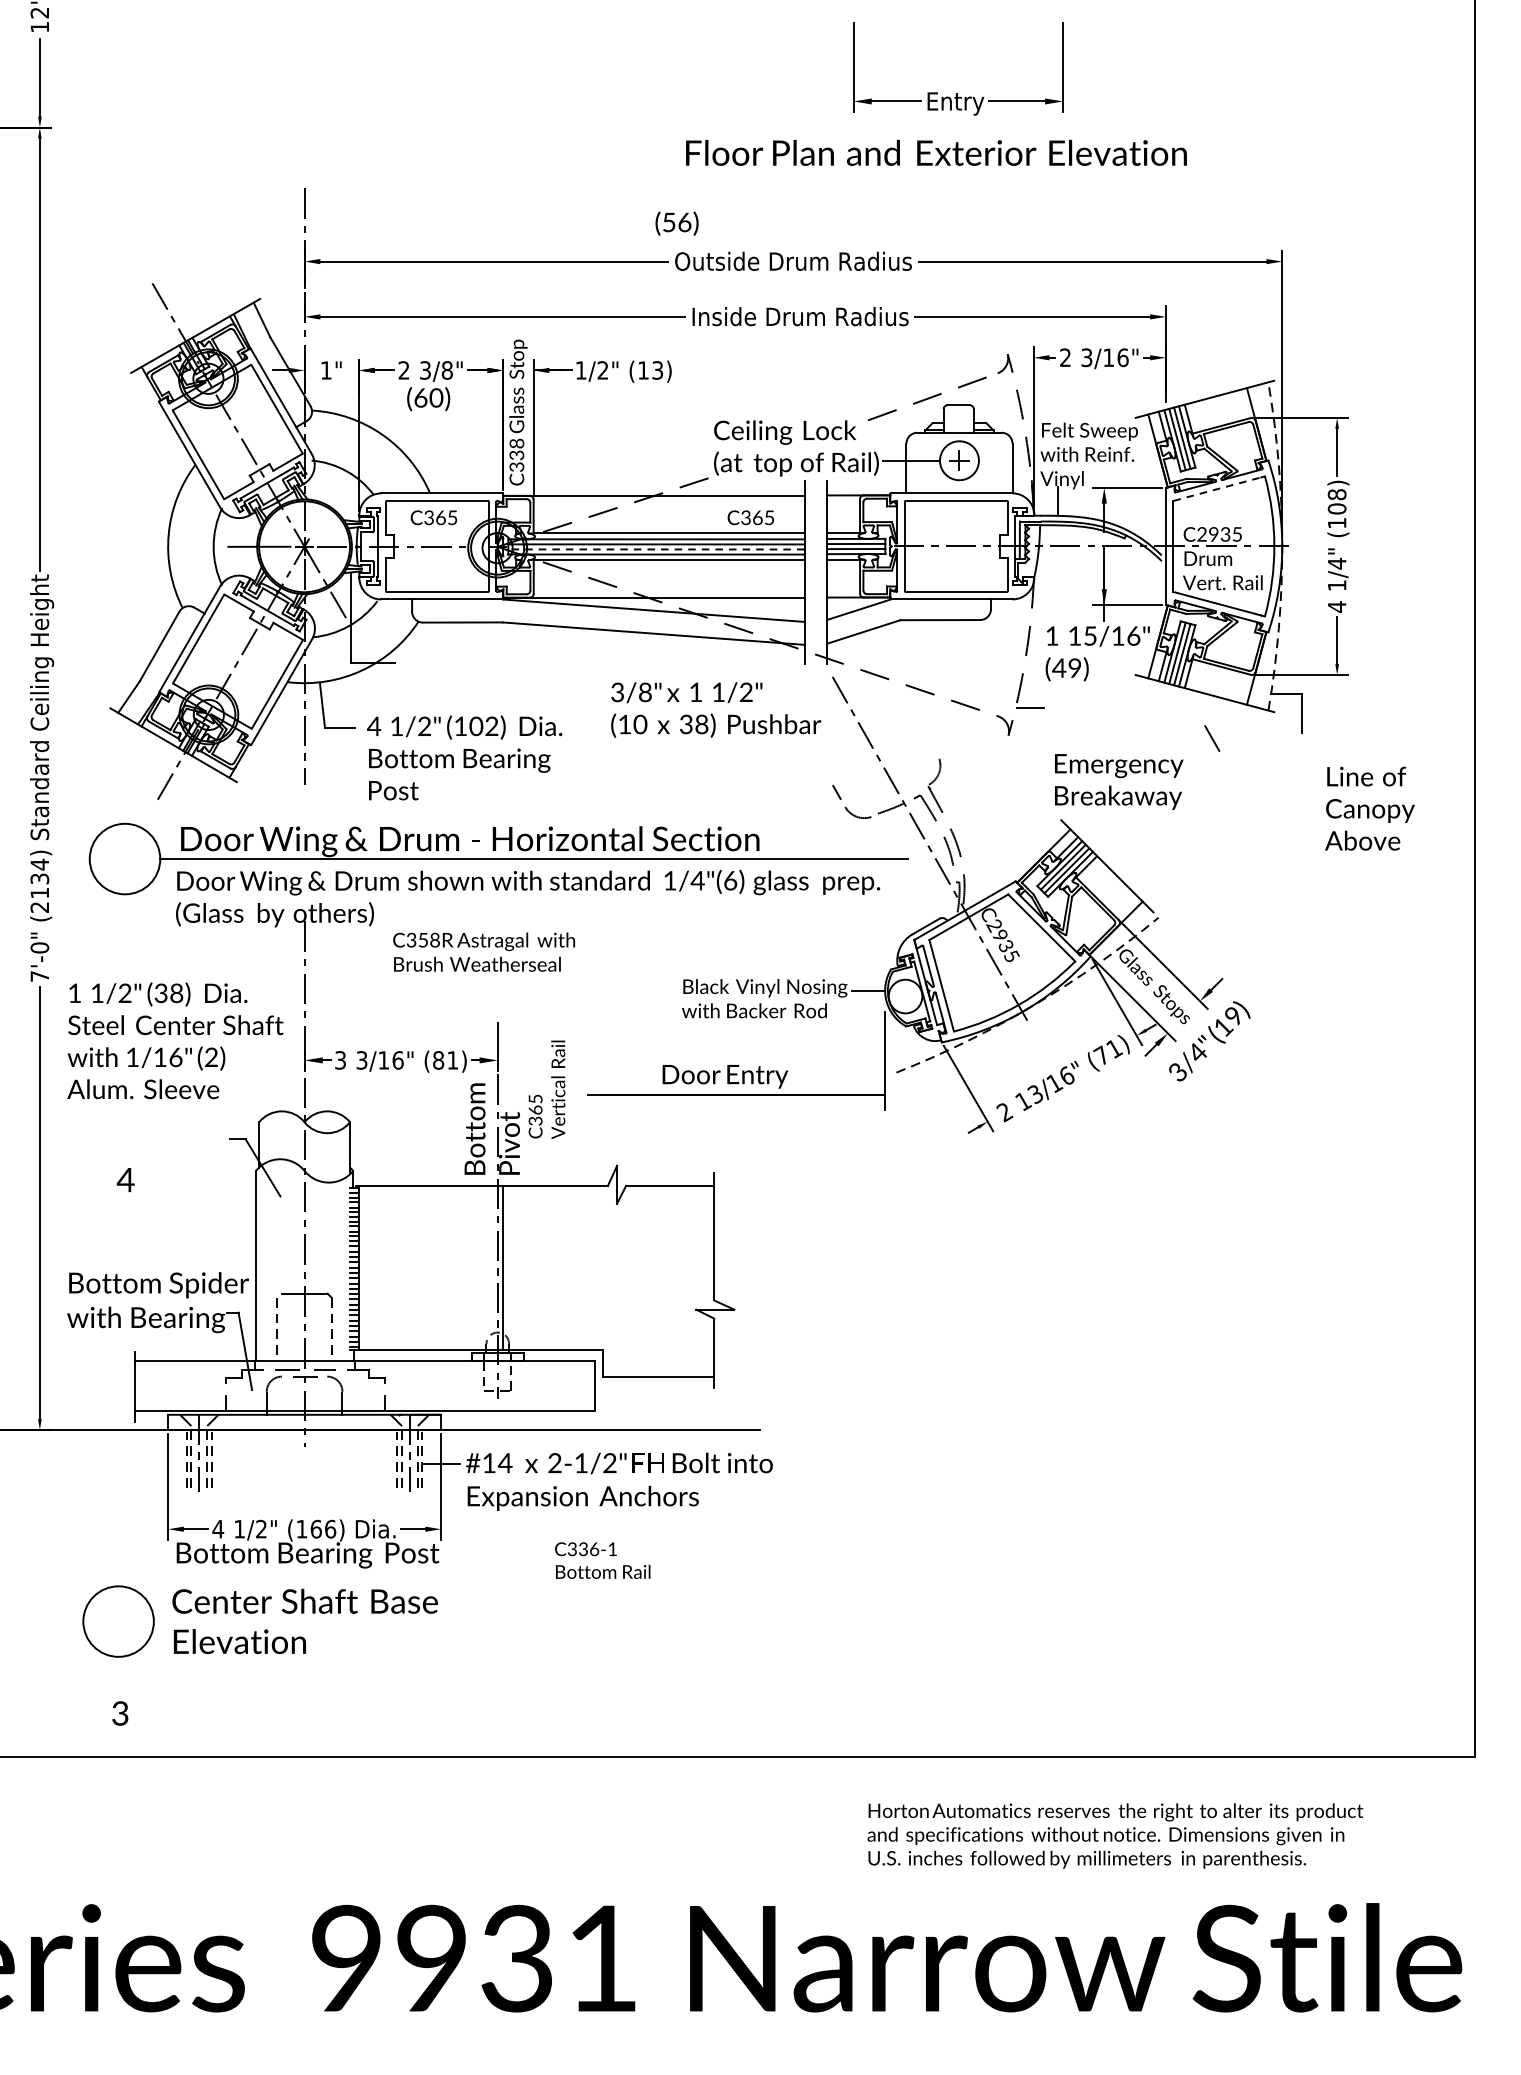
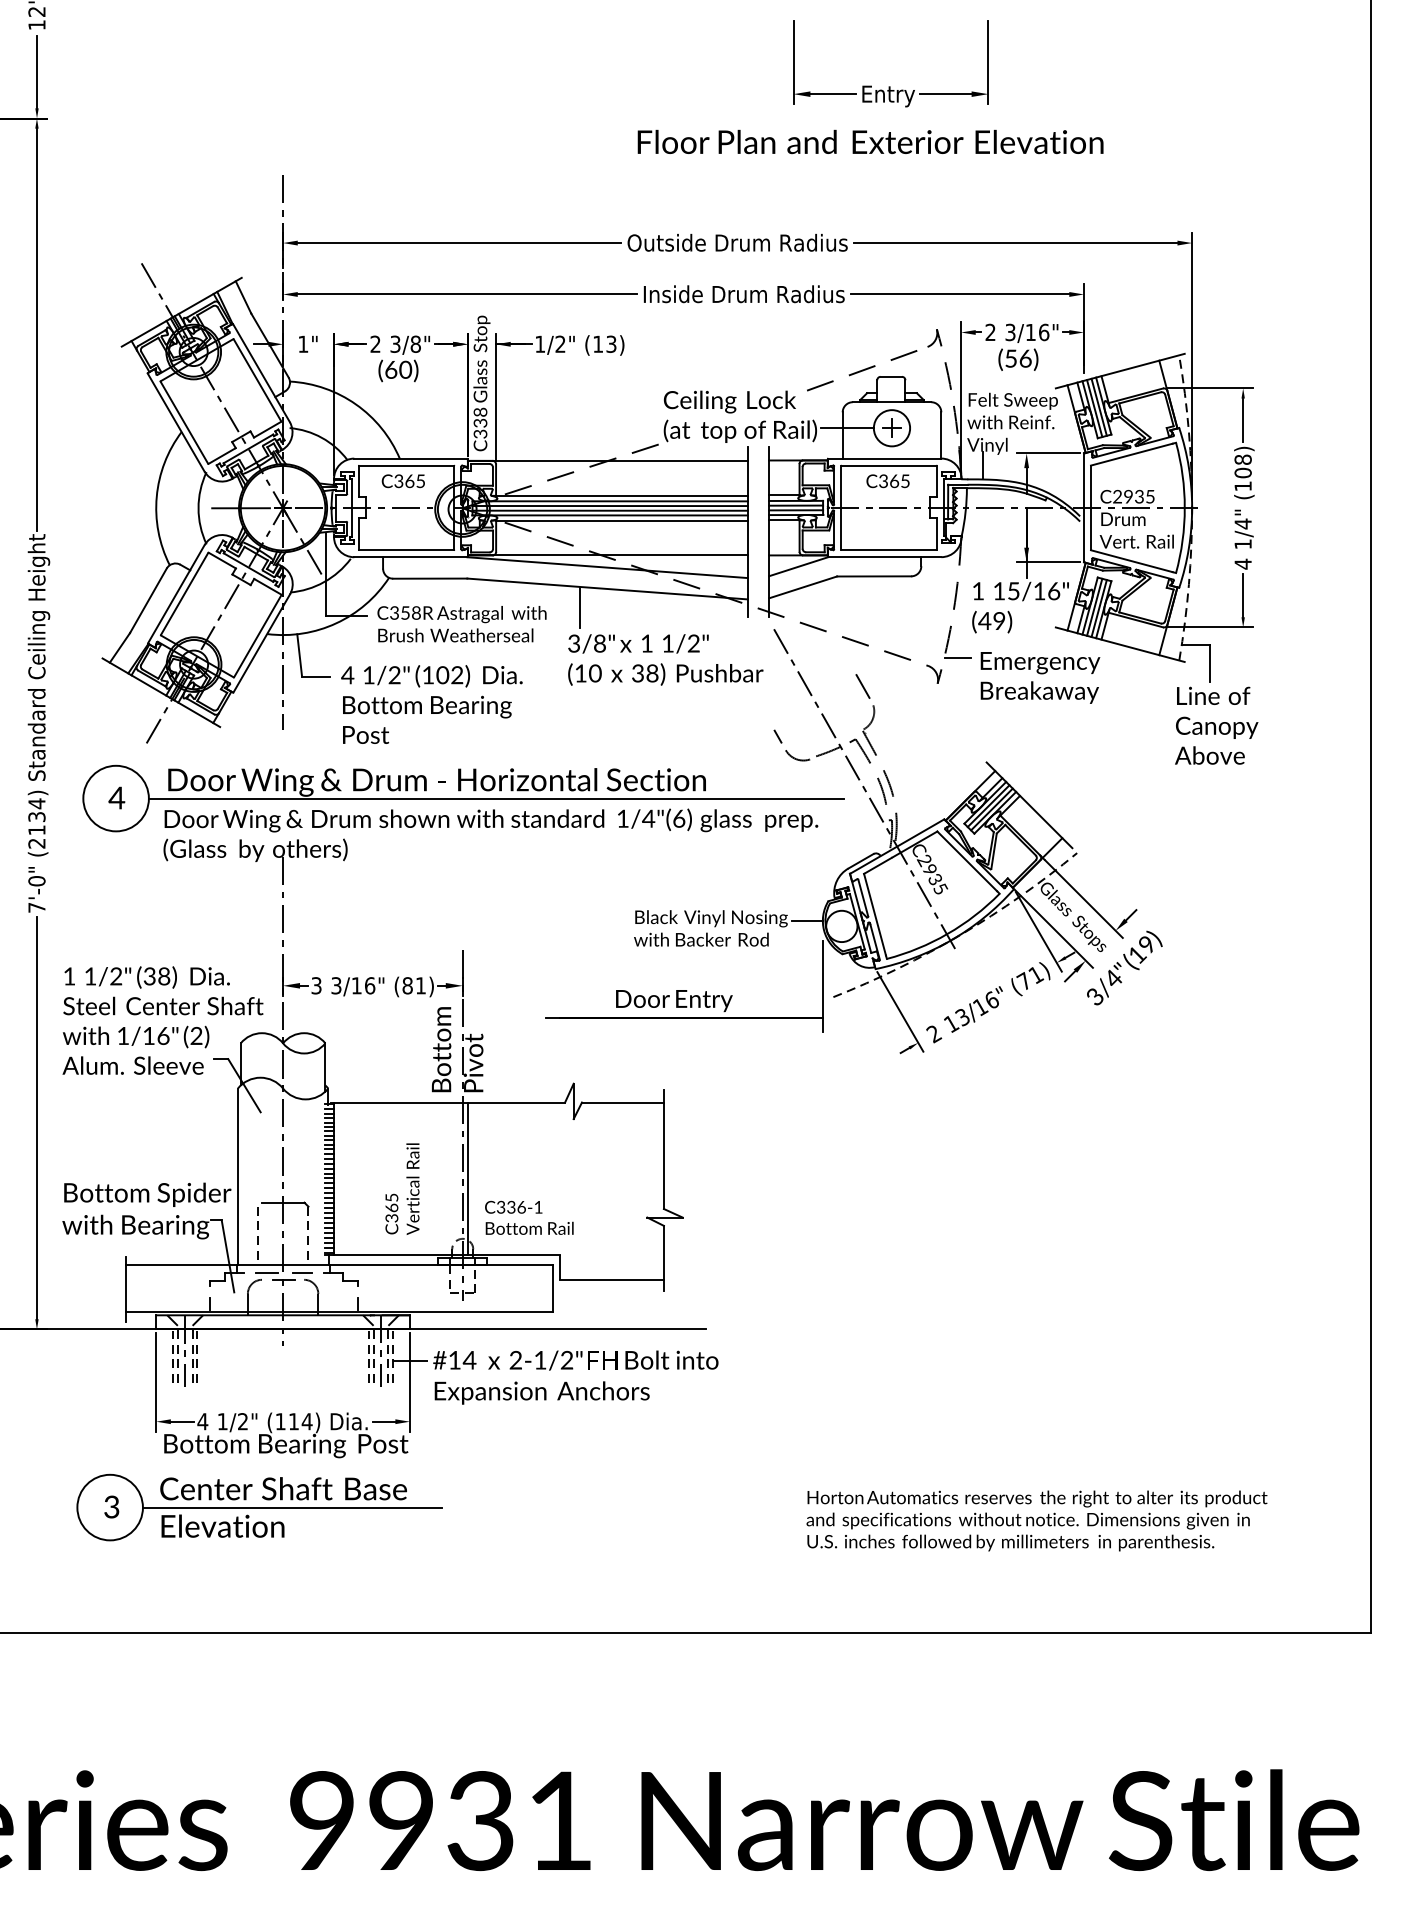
text: (677, 223) -> (1018, 359), moved
line: (1218, 488) -> (1132, 454), dashed -> solid
text: (750, 518) -> (887, 481), moved
line: (656, 549) -> (610, 510), dashed -> solid
line: (624, 653) -> (580, 607), added
line: (1211, 738) -> (862, 686), moved
text: (1119, 781) -> (1040, 677), moved
text: (1369, 808) -> (1216, 725), moved
text: (483, 952) -> (461, 624), moved
text: (174, 1040) -> (162, 1020), moved
text: (547, 1089) -> (402, 1188), moved
text: (125, 1179) -> (116, 797), moved
text: (323, 1529) -> (300, 1421), (166) -> (114)
text: (602, 1560) -> (529, 1217), moved
line: (313, 1621) -> (291, 1507), added
text: (120, 1712) -> (111, 1506), moved
text: (1114, 1835) -> (1036, 1520), moved

